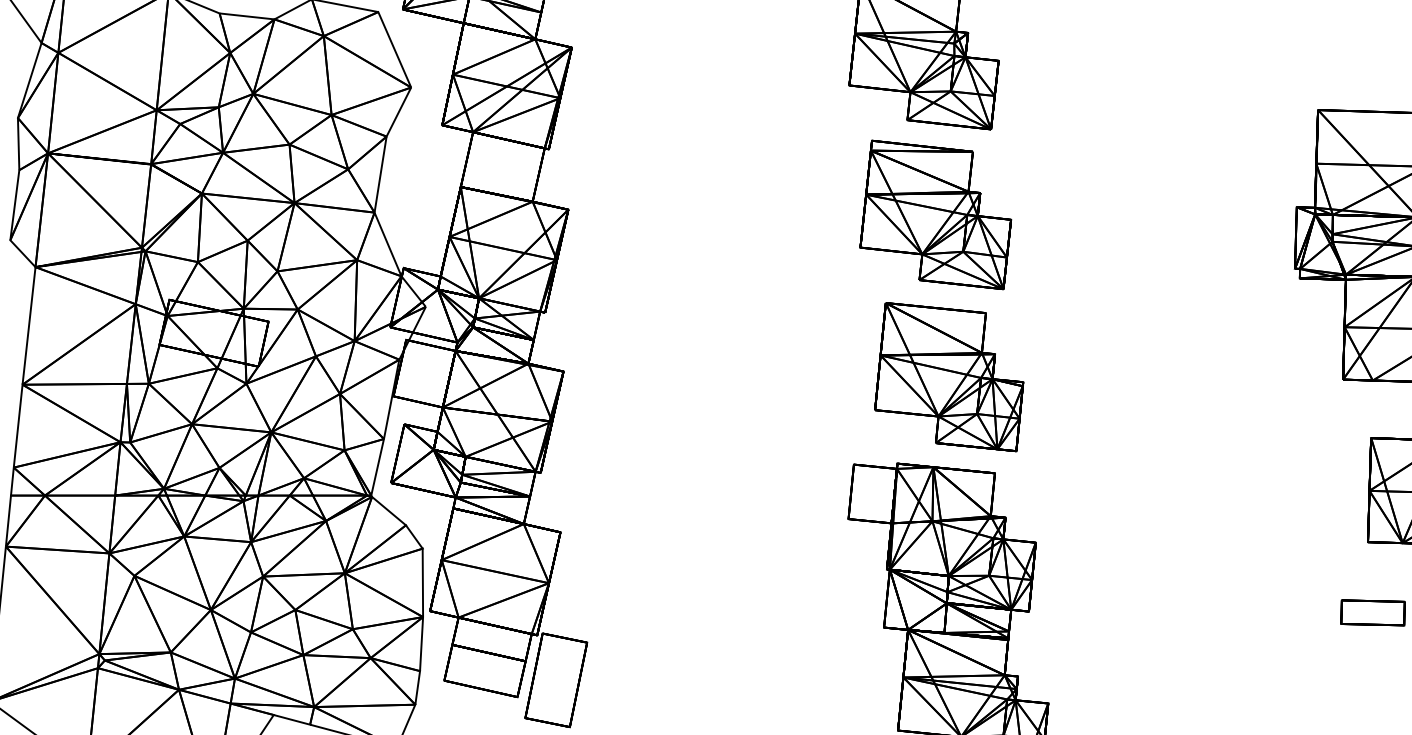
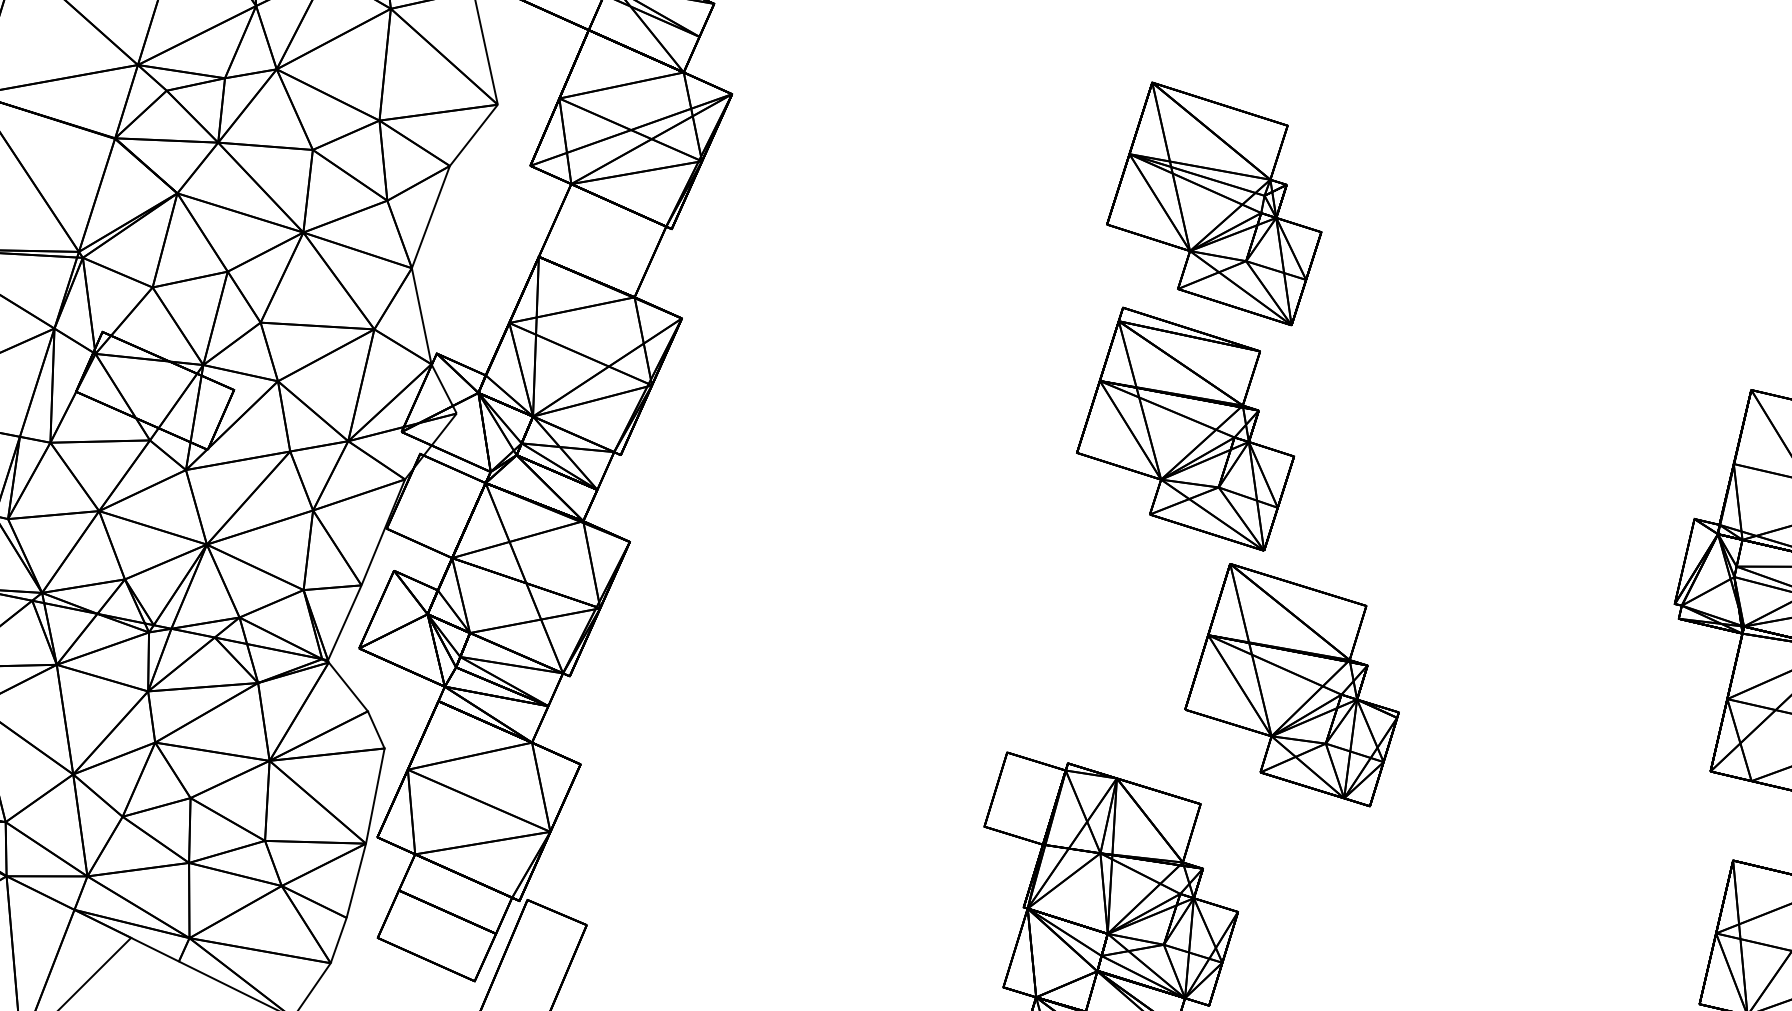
part: (949, 377) -> (1297, 685), moved

